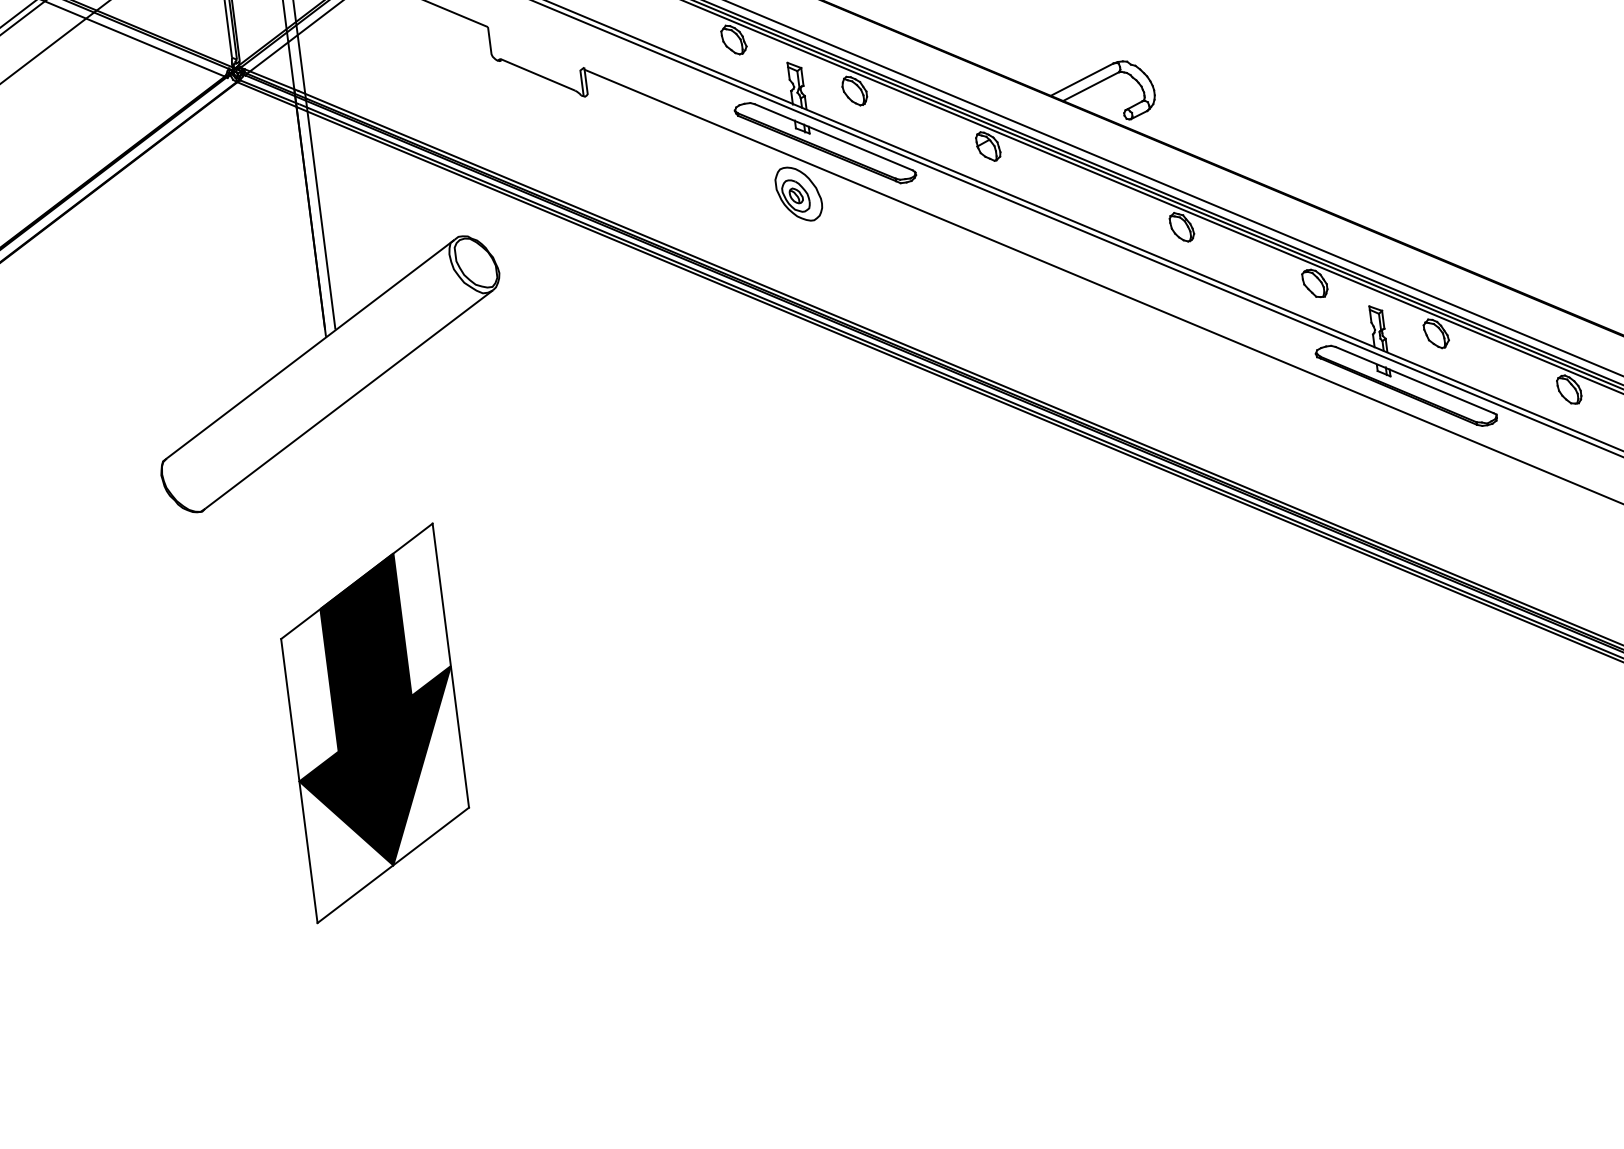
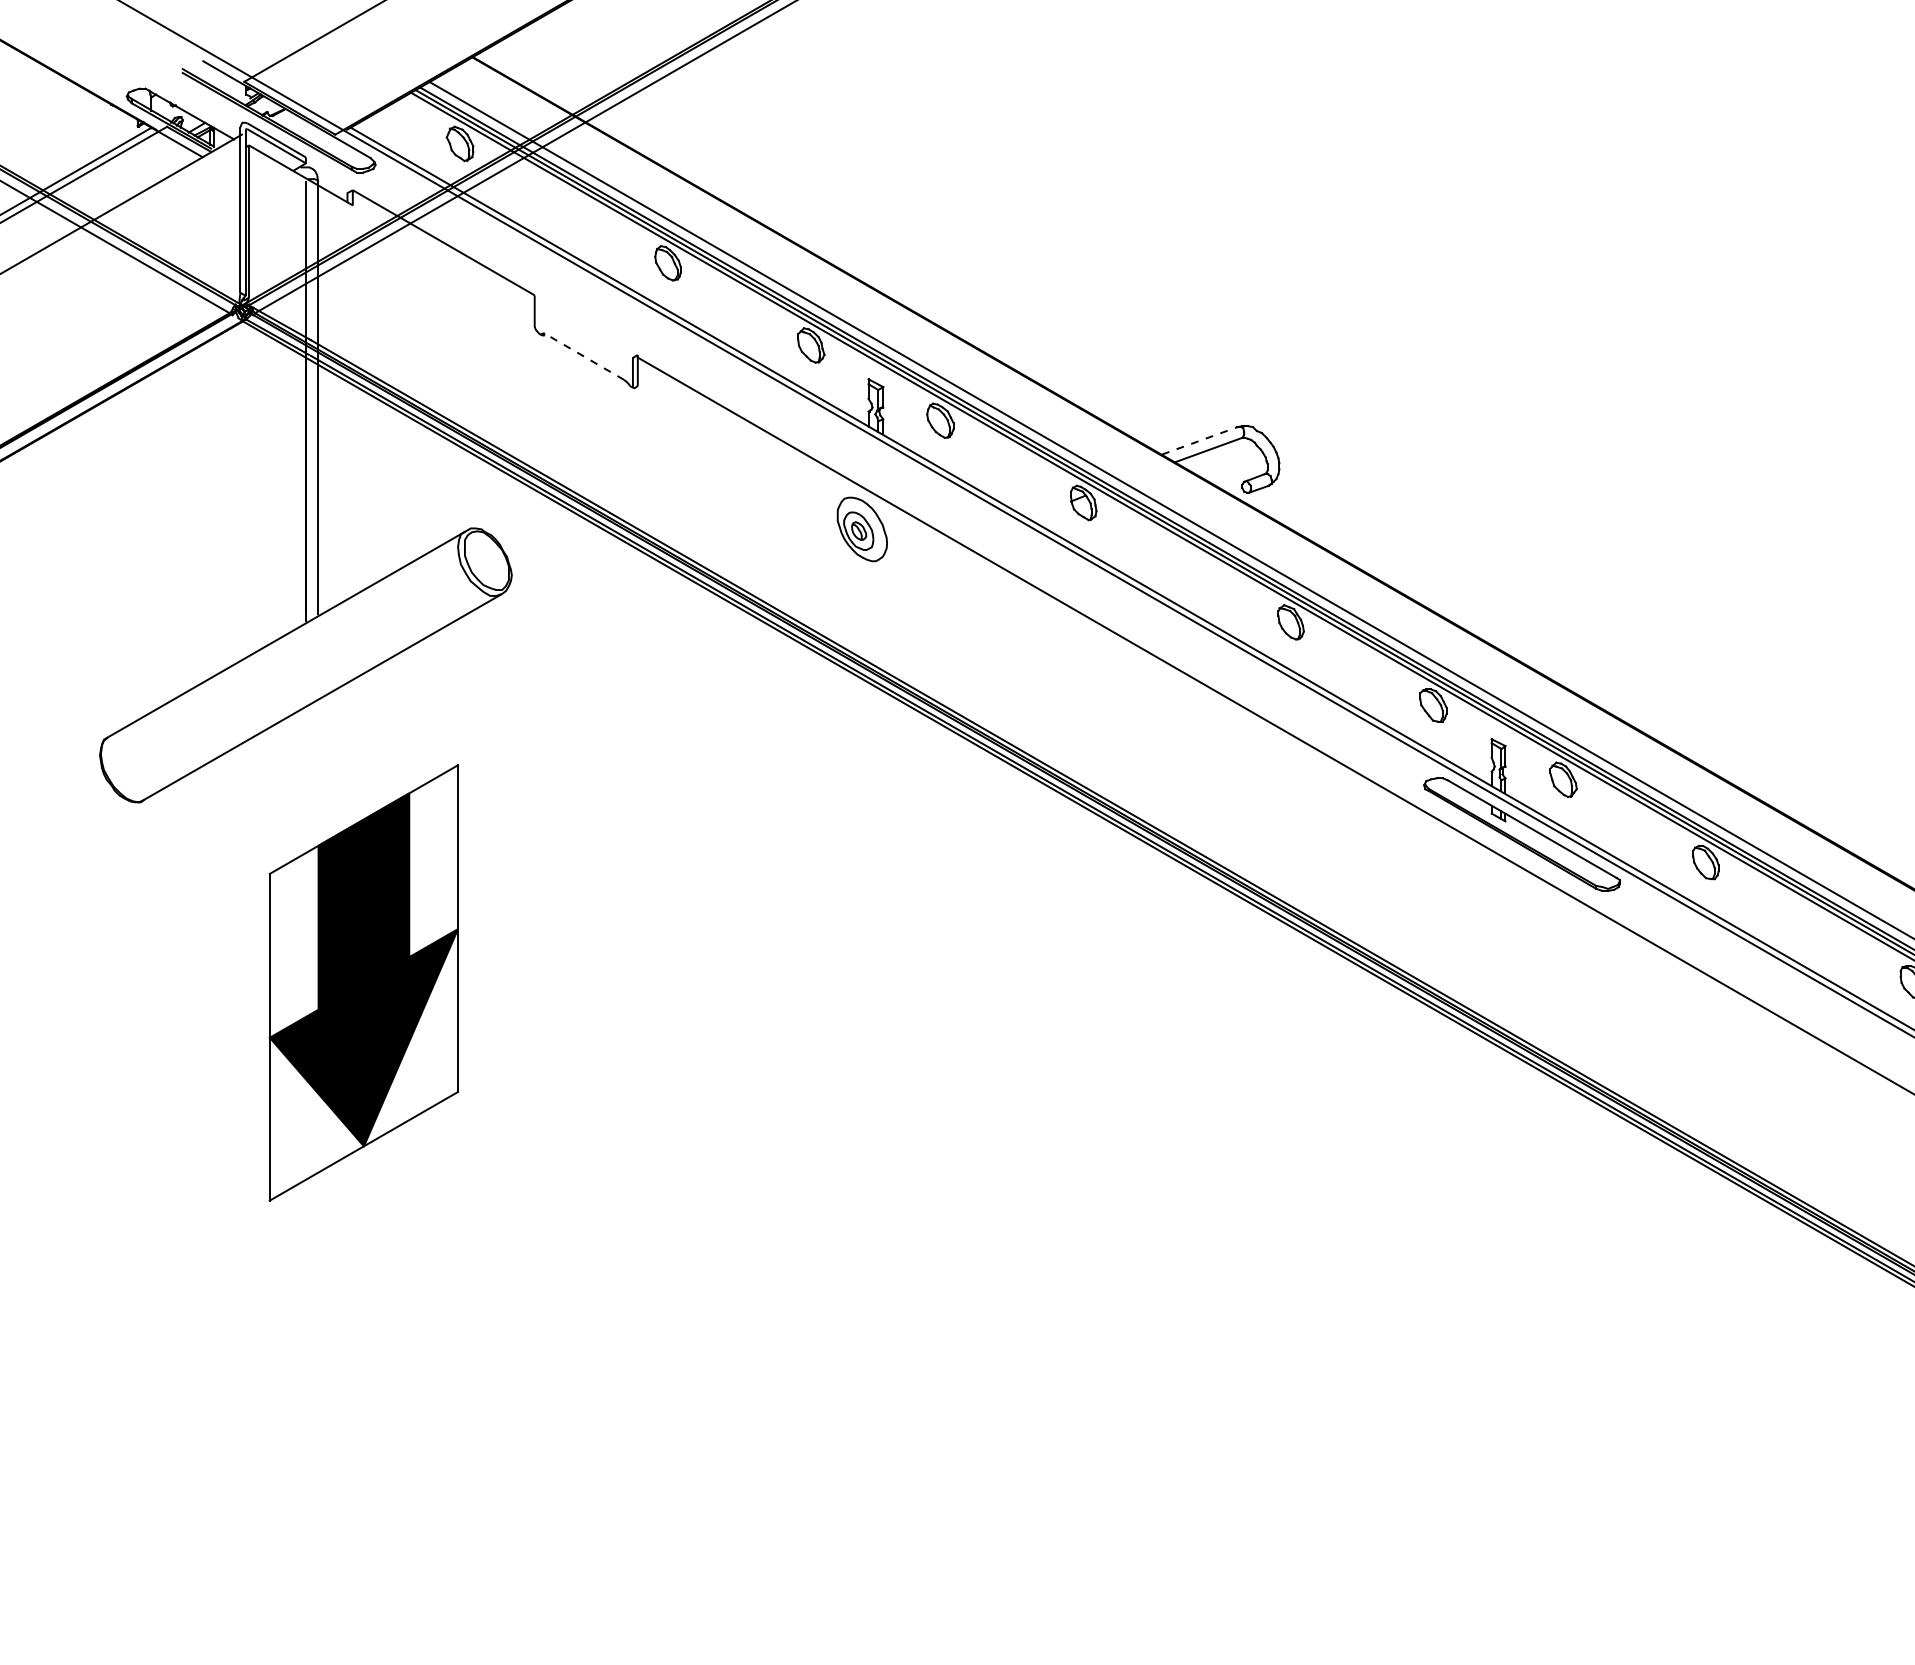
line: (537, 74) -> (583, 356), solid -> dashed
line: (1082, 79) -> (1200, 440), solid -> dashed
part: (825, 143) -> (899, 475), removed
part: (374, 723) -> (363, 982), moved

